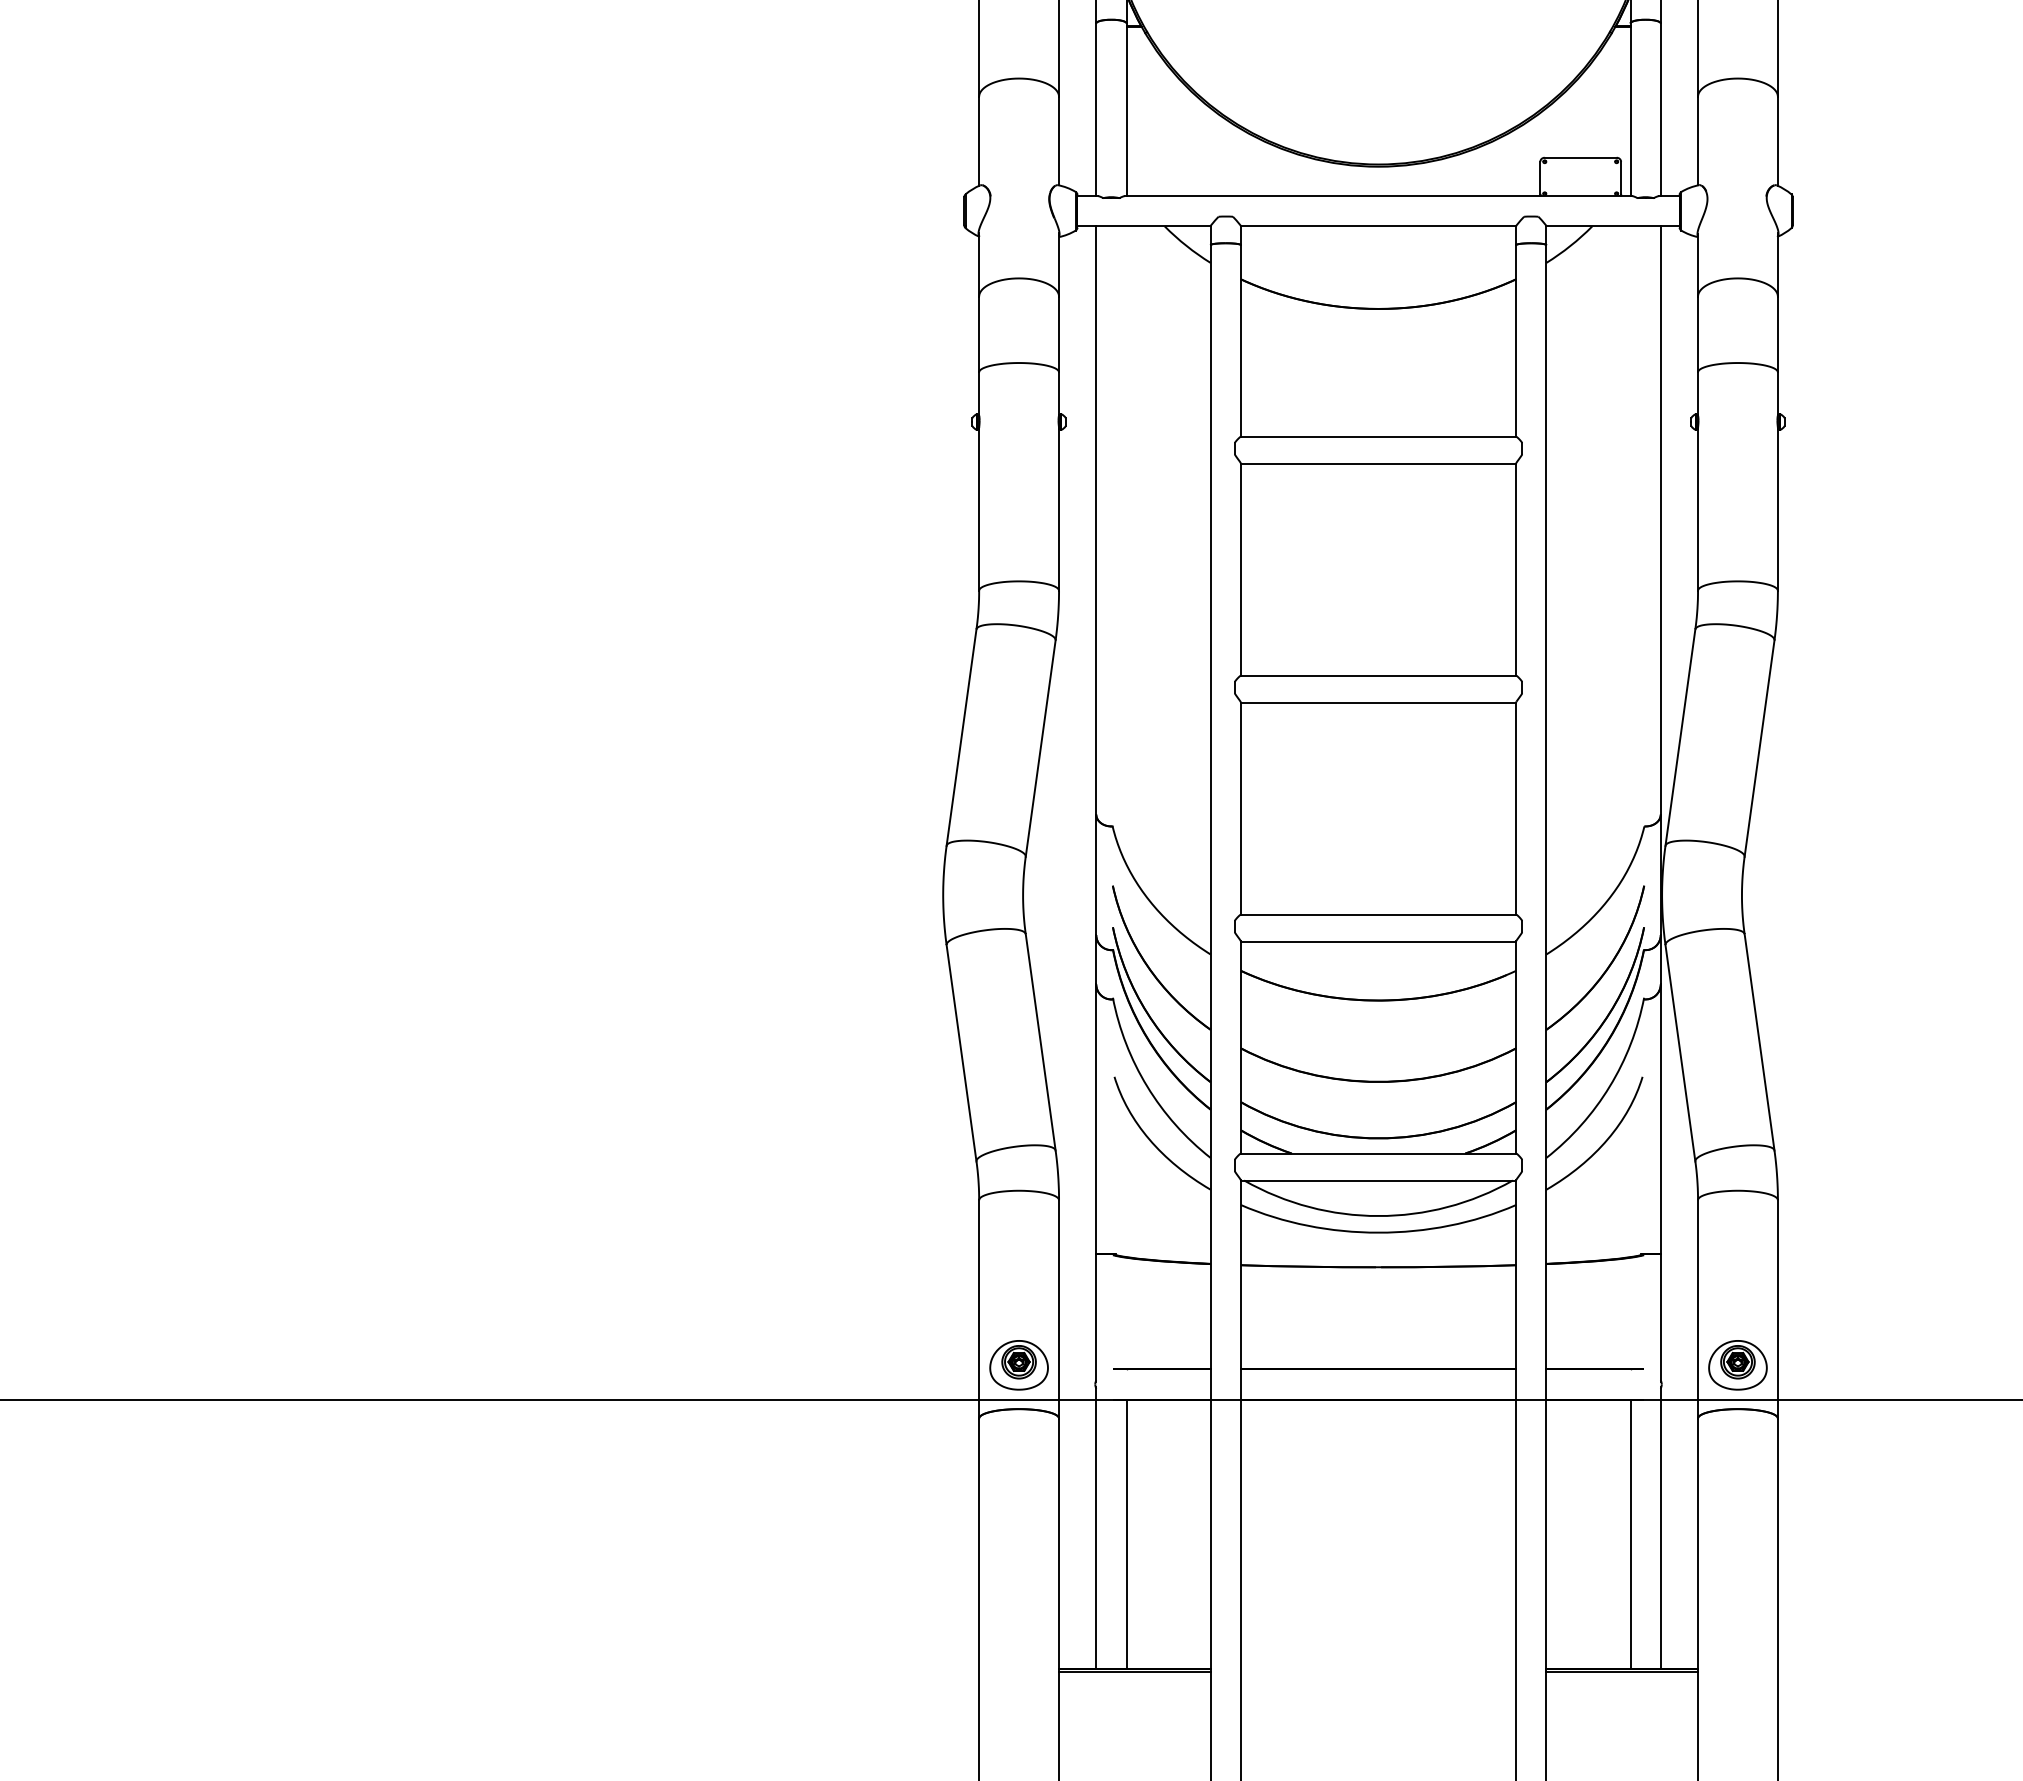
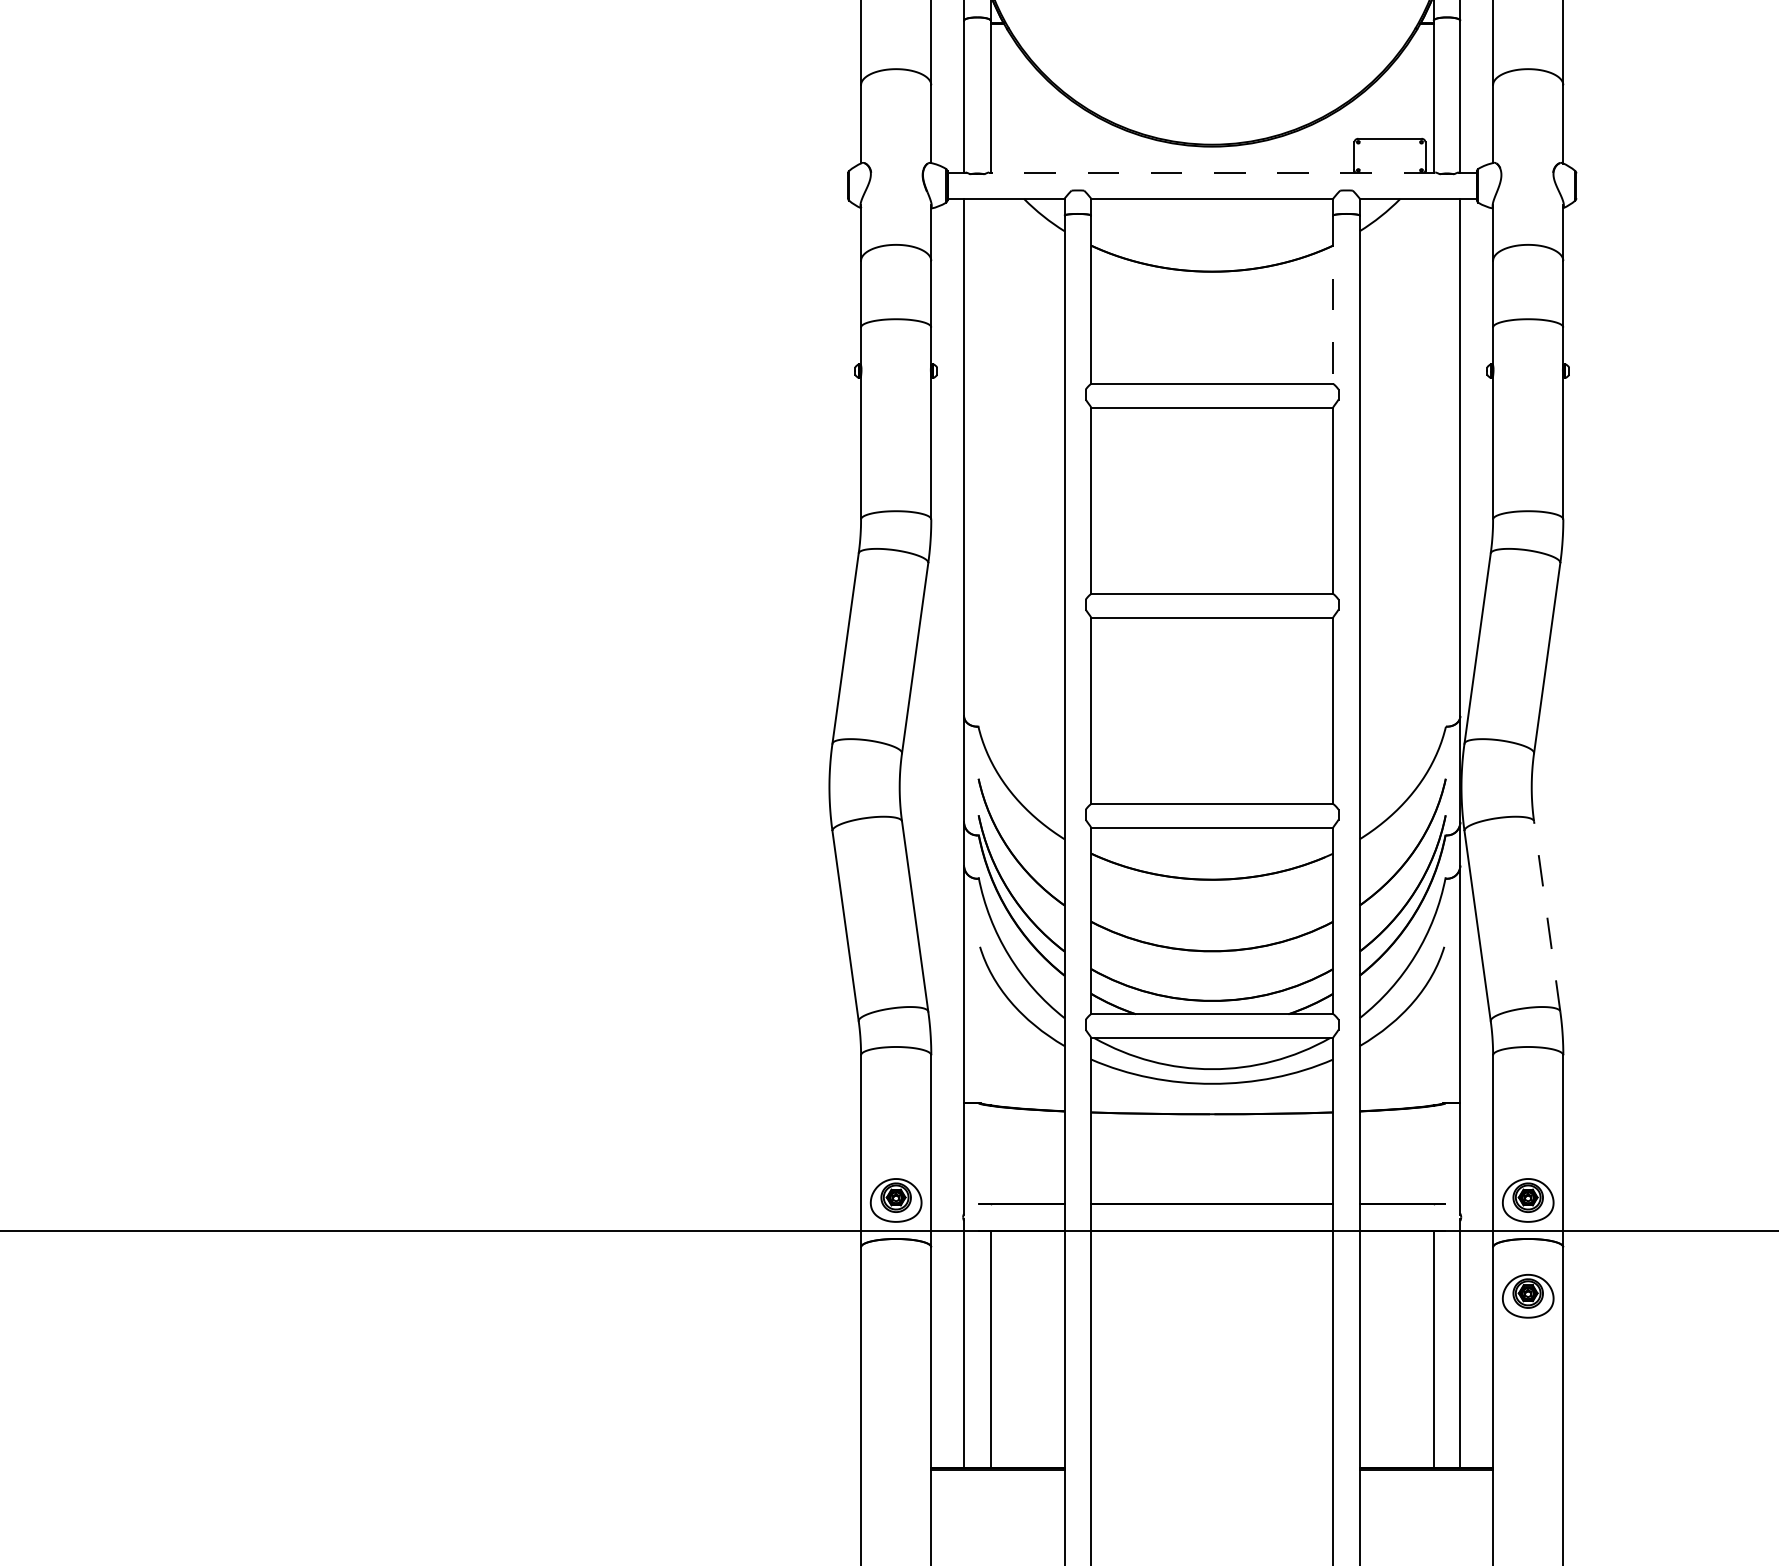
line: (1378, 196) -> (1212, 172), solid -> dashed
line: (1516, 340) -> (1333, 299), solid -> dashed
line: (1759, 1041) -> (1547, 915), solid -> dashed
part: (1737, 1474) -> (1527, 1296), added

